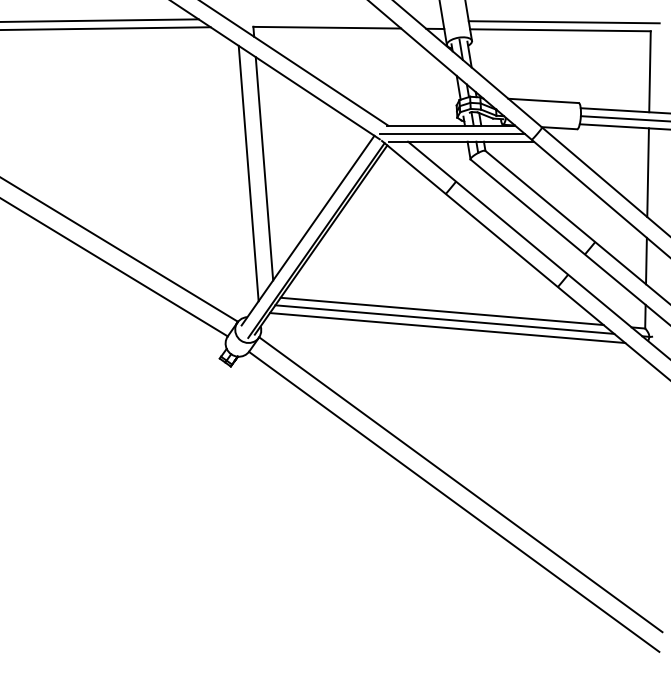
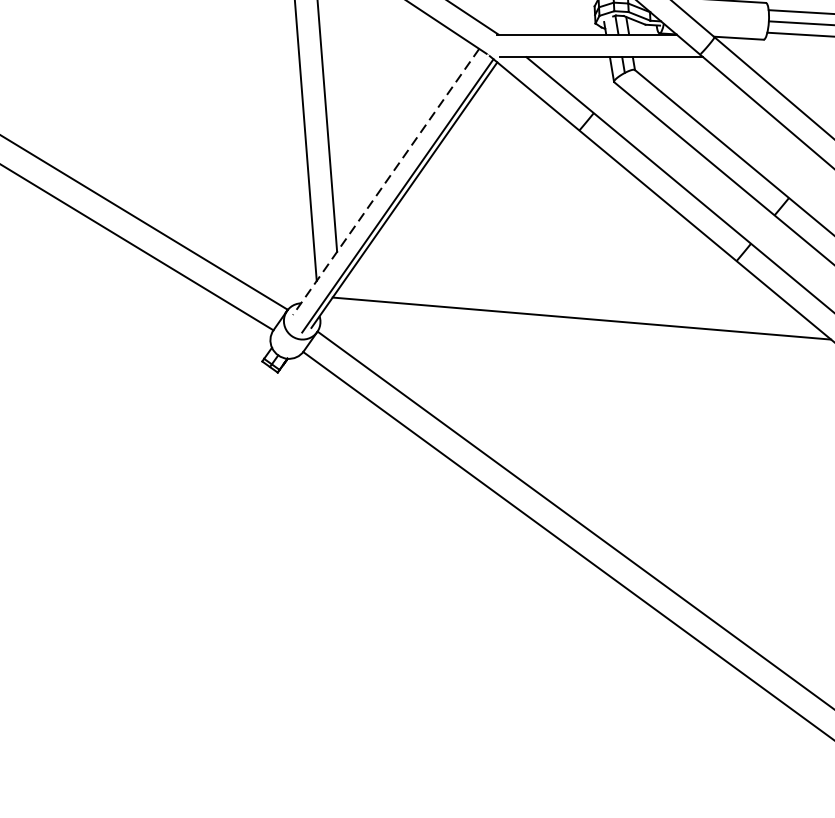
line: (452, 133) -> (588, 45), removed
line: (308, 230) -> (386, 181), solid -> dashed
line: (441, 311) -> (573, 295), removed
line: (444, 319) -> (577, 306), removed

